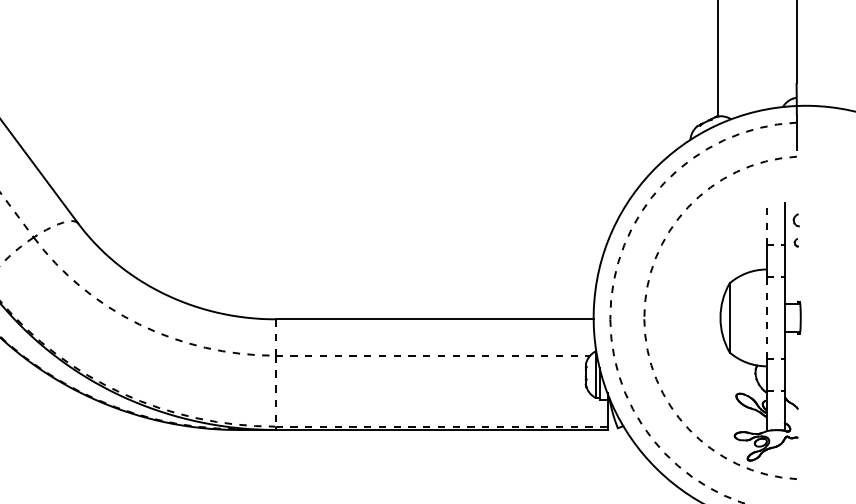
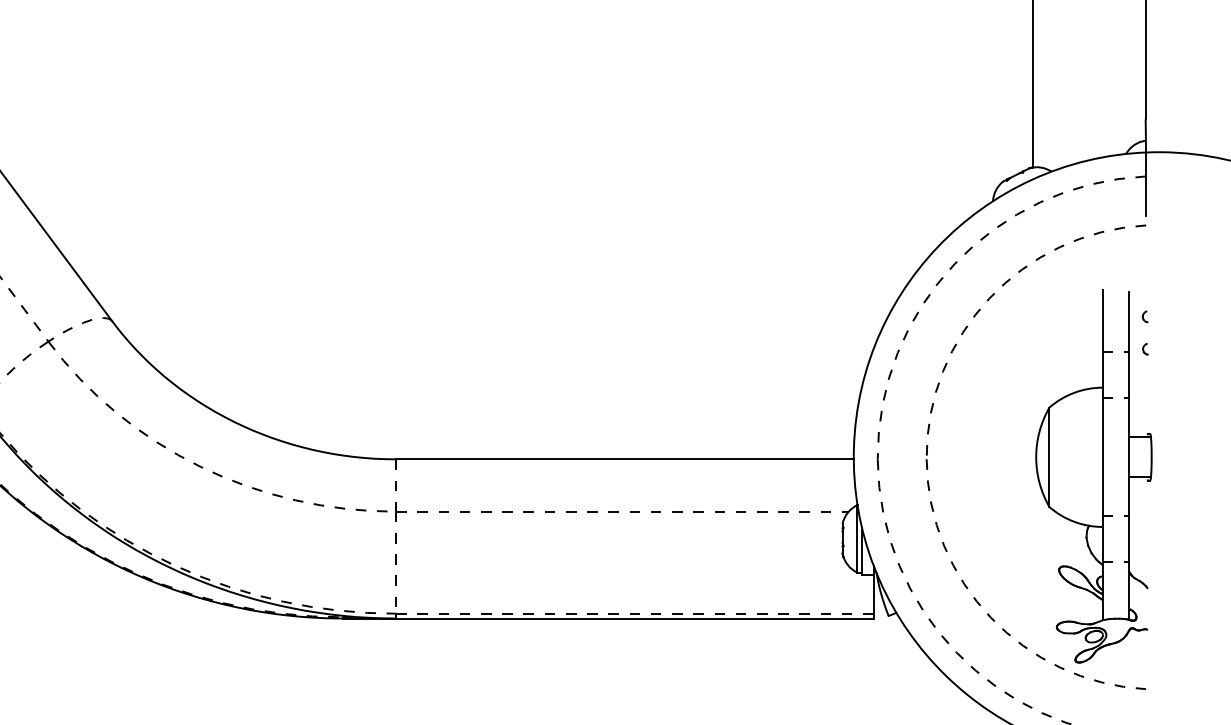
part: (795, 219) -> (1144, 315), size x0.62
line: (766, 223) -> (1102, 321), dashed -> solid
line: (766, 317) -> (1102, 456), dashed -> solid

